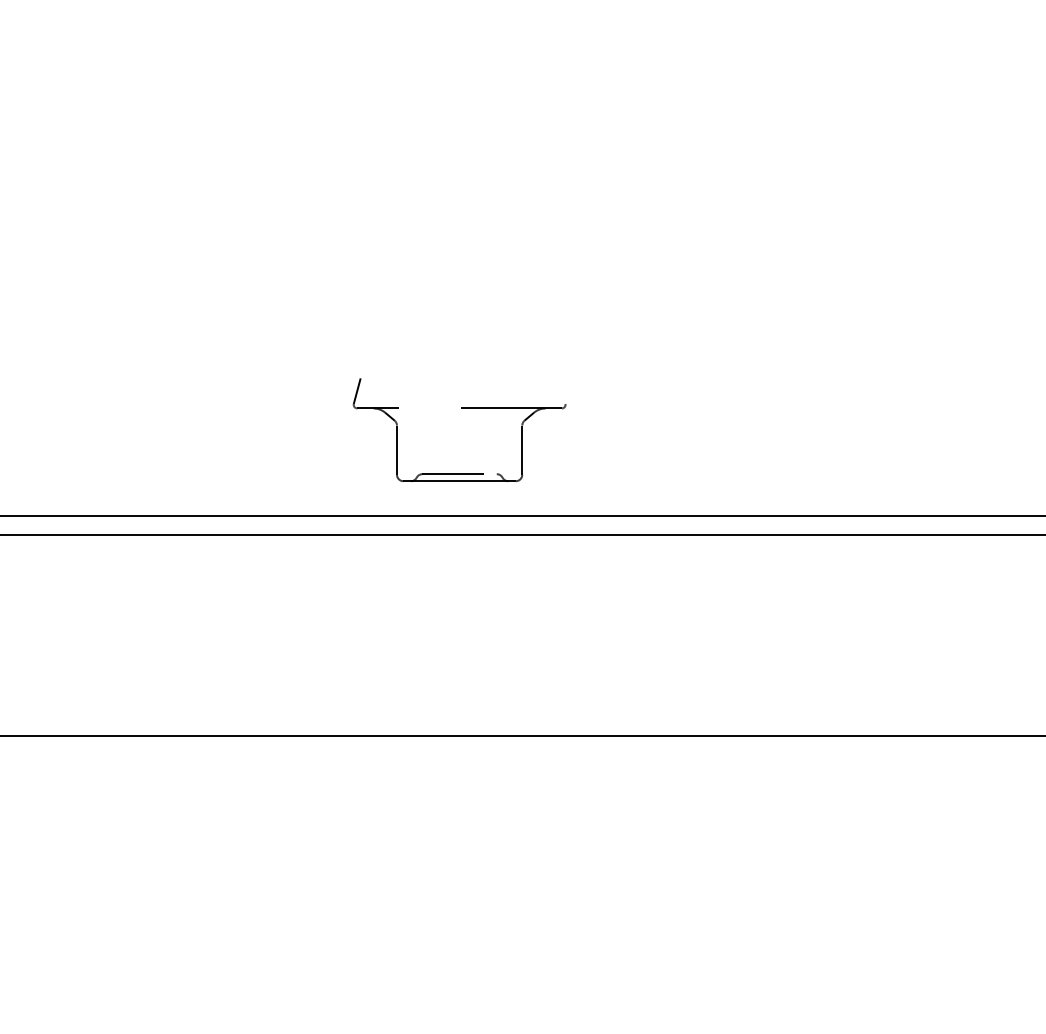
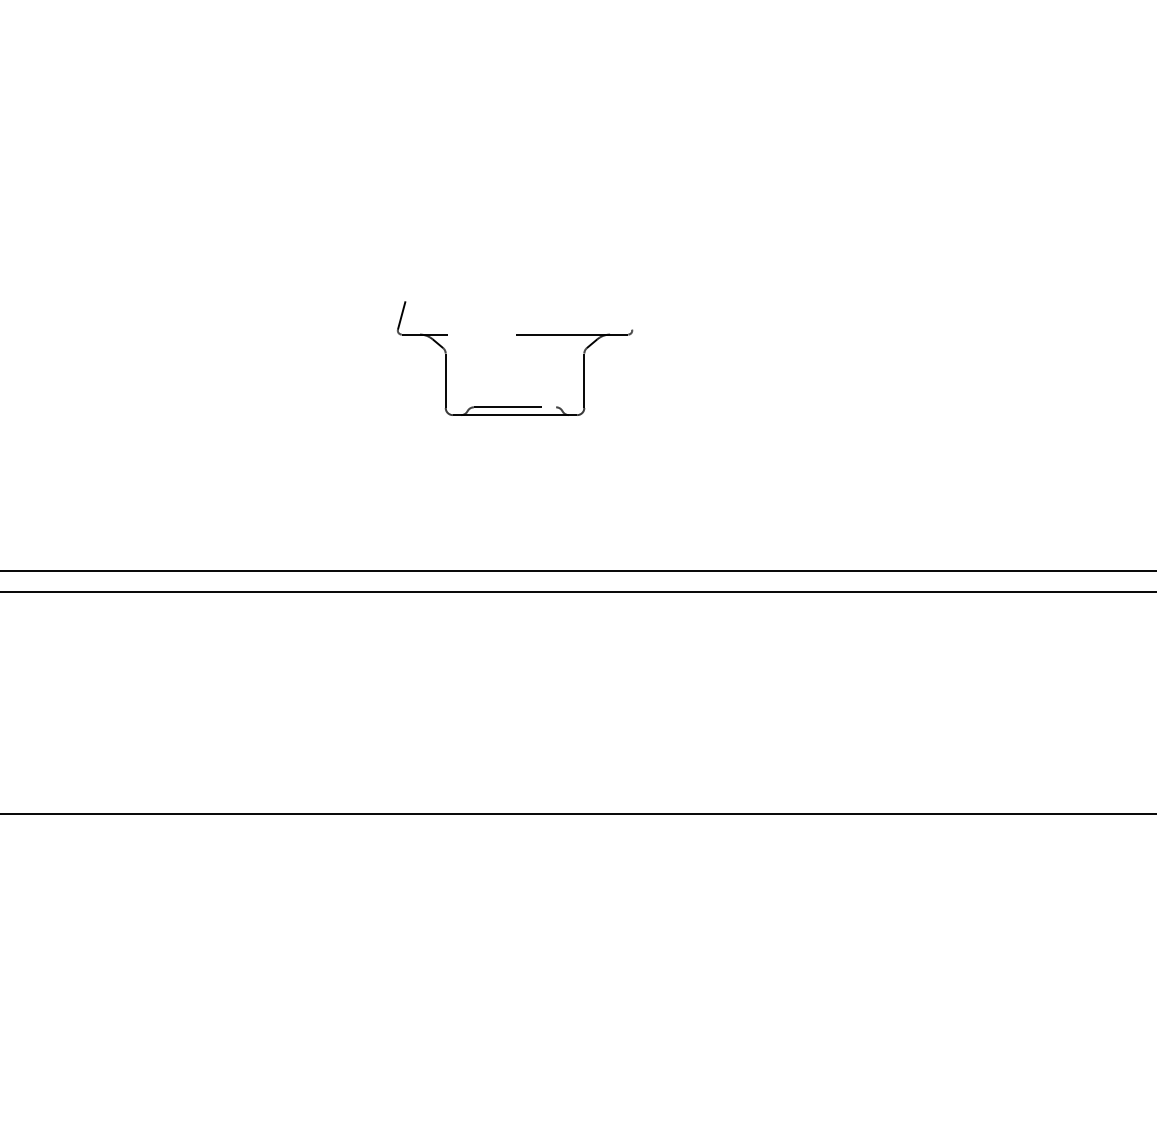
part: (461, 408) -> (517, 334), moved

